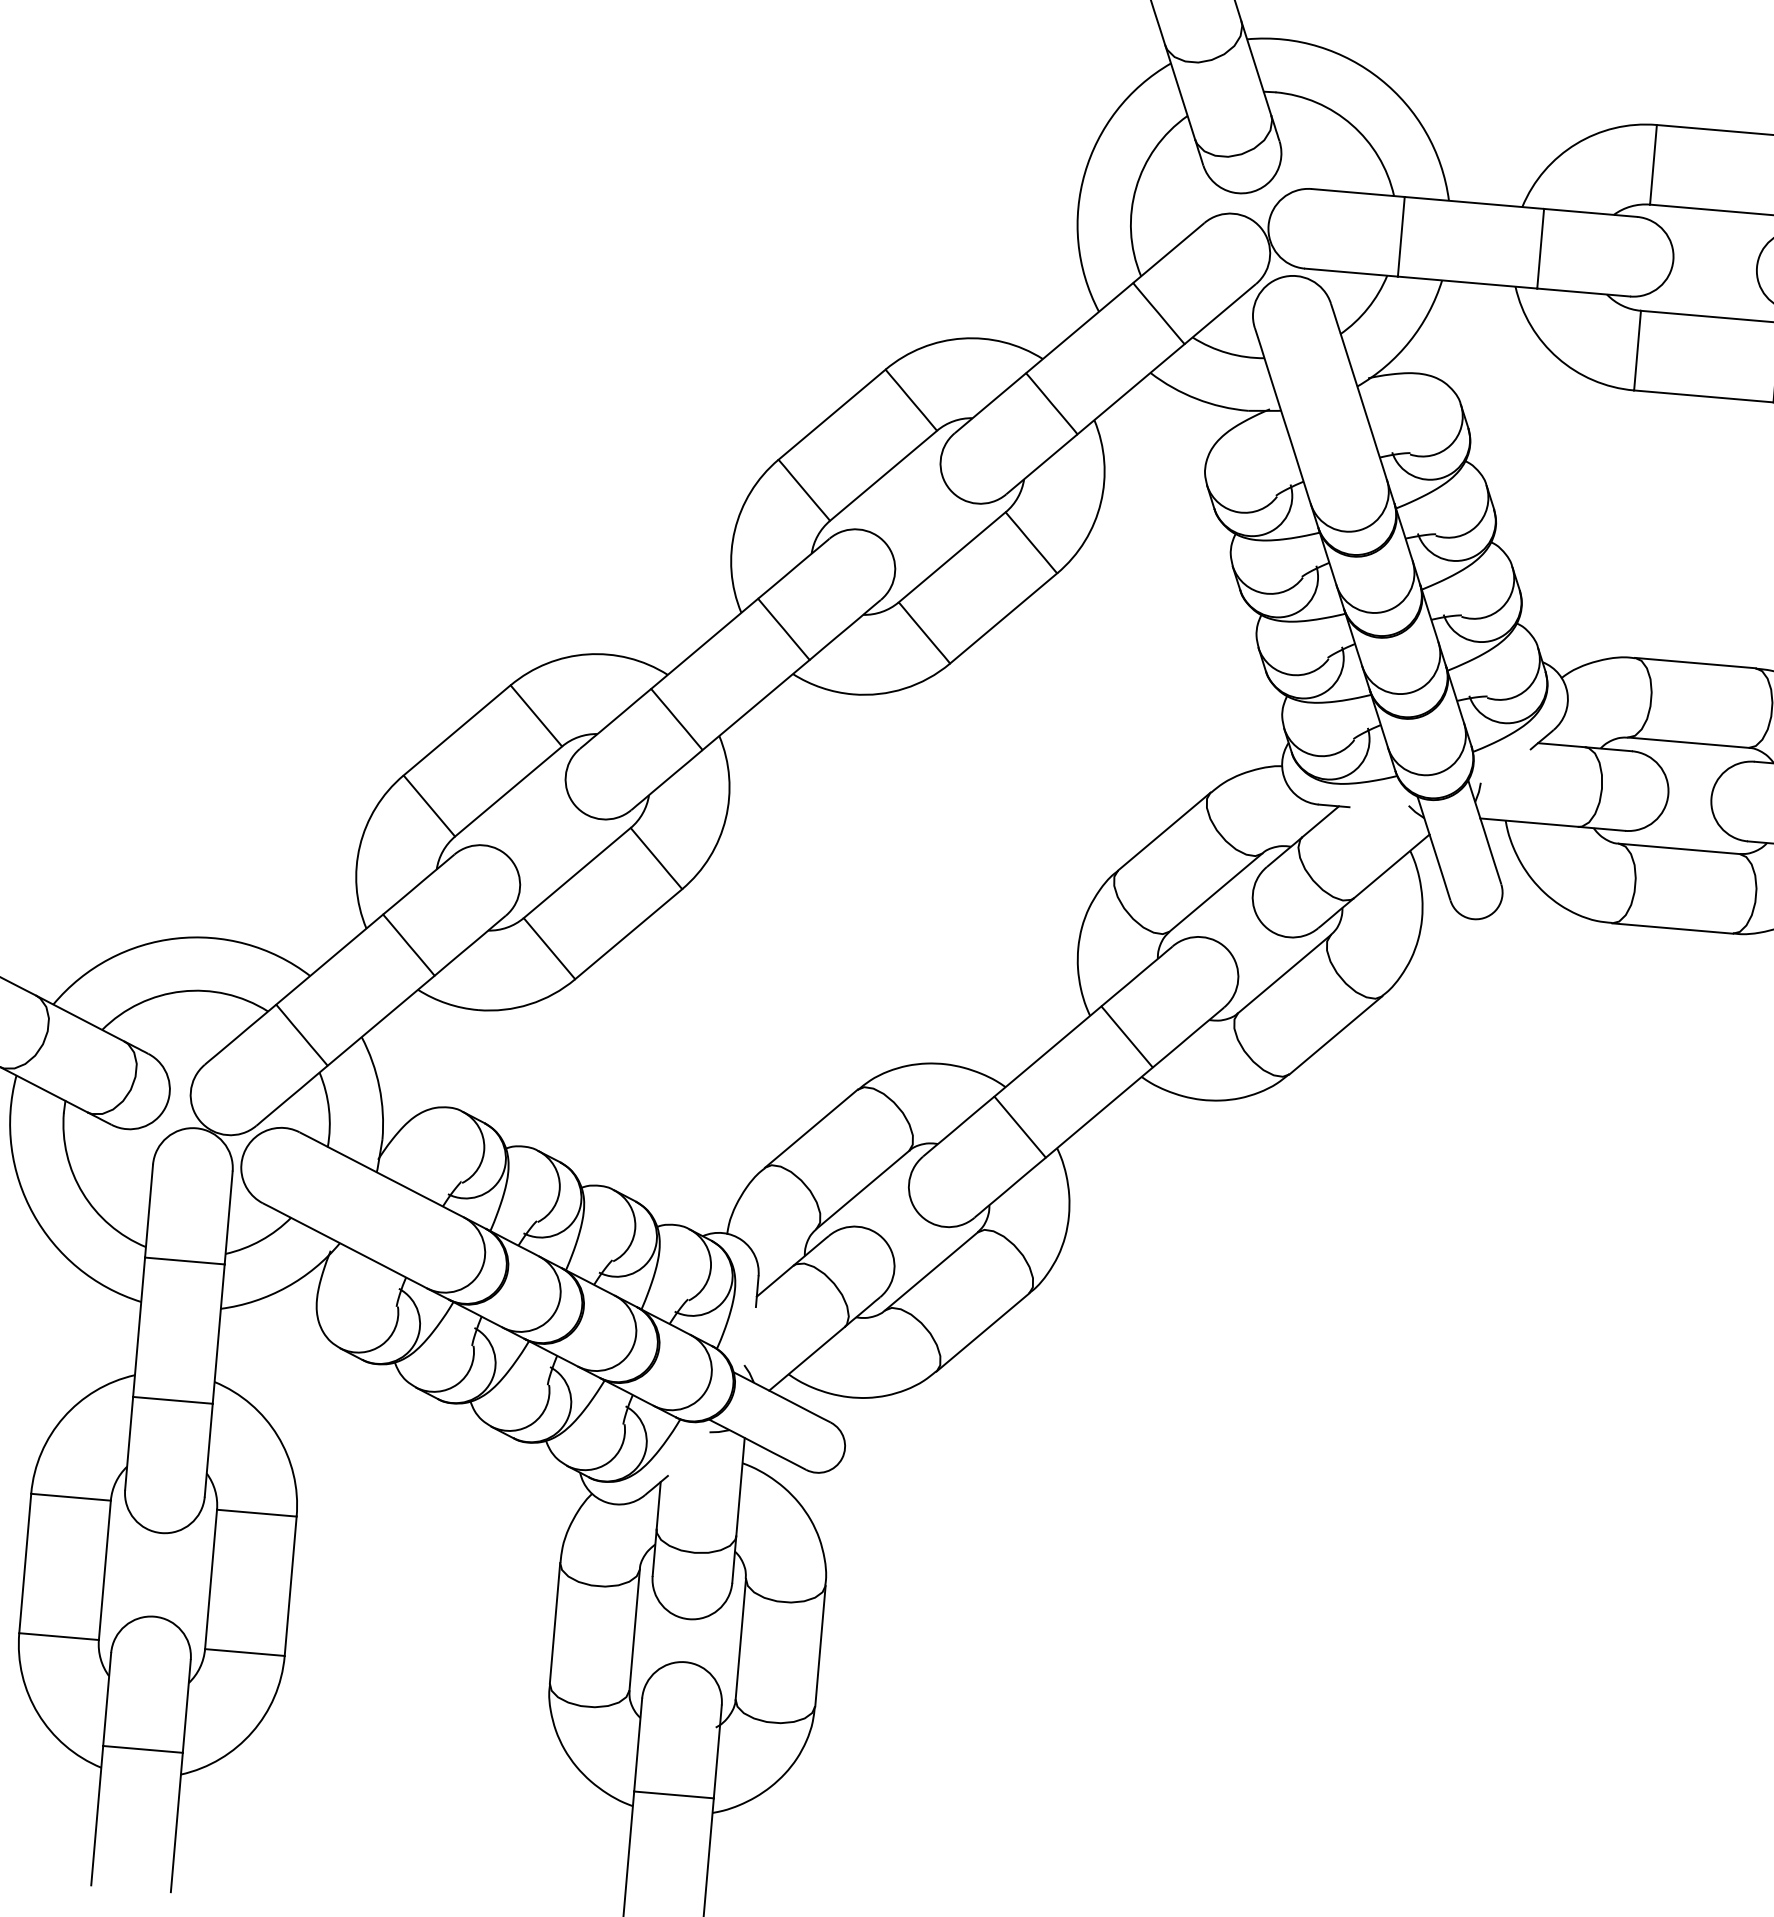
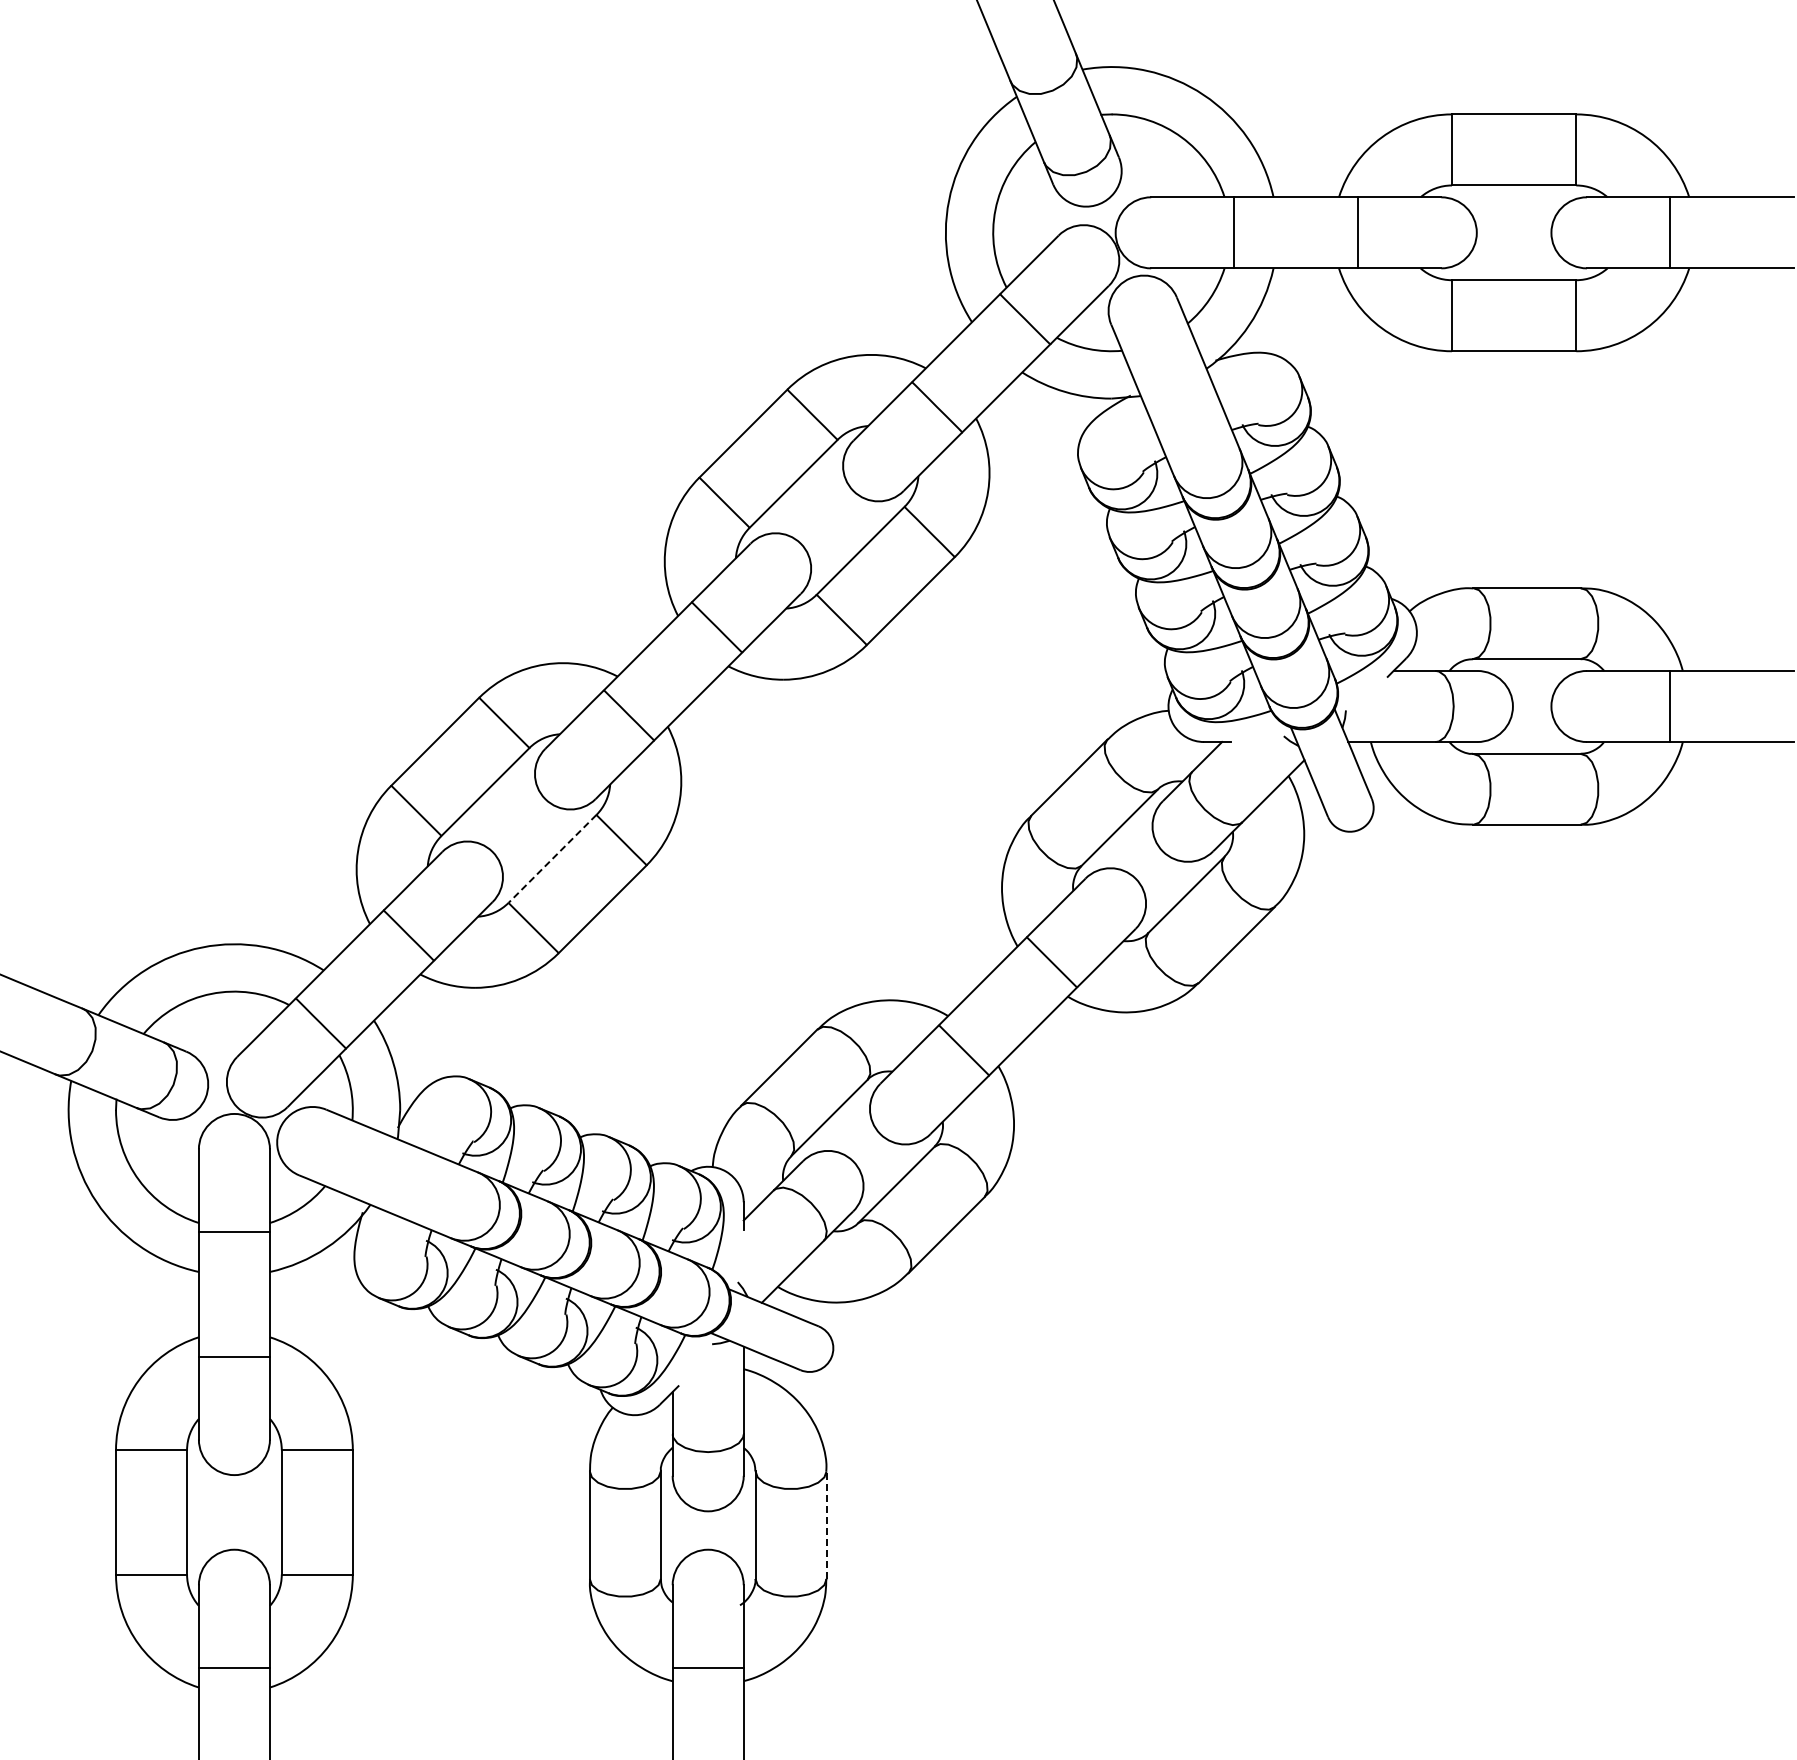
line: (577, 873) -> (552, 859), solid -> dashed
line: (820, 1646) -> (826, 1525), solid -> dashed

